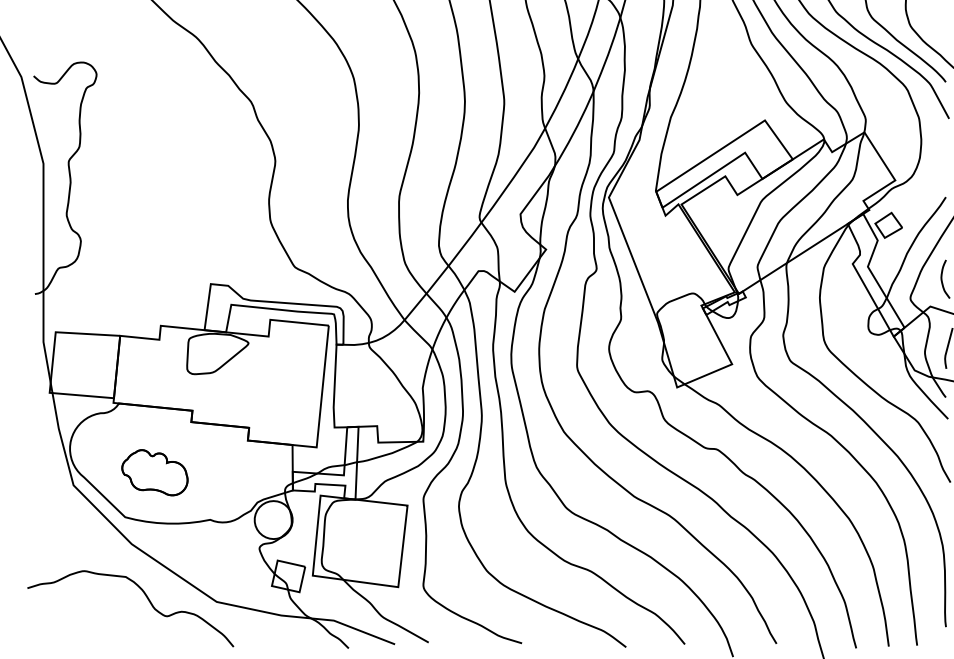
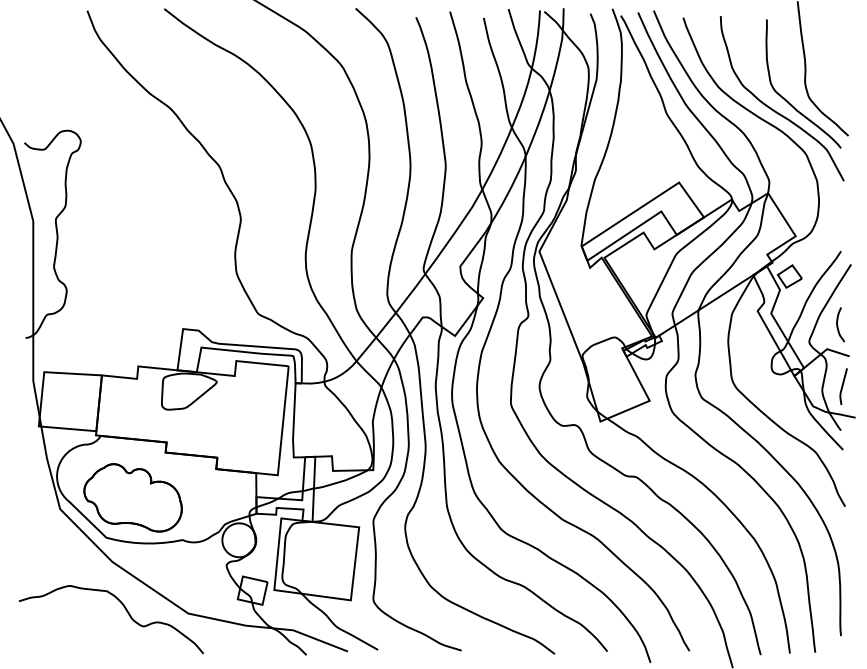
part: (154, 472) -> (132, 497), size x1.67

